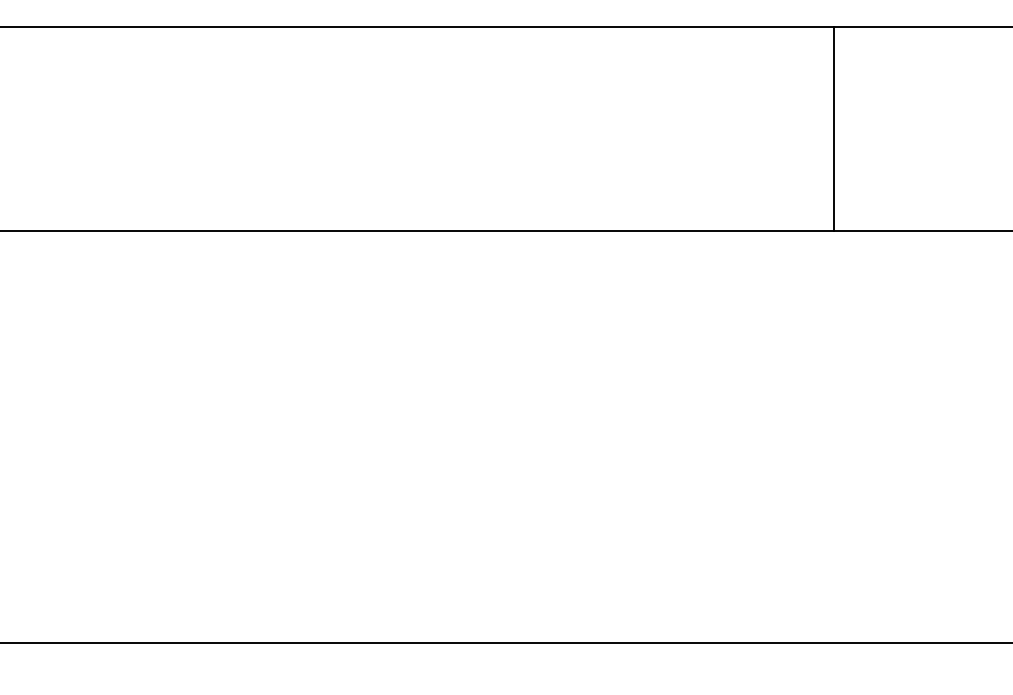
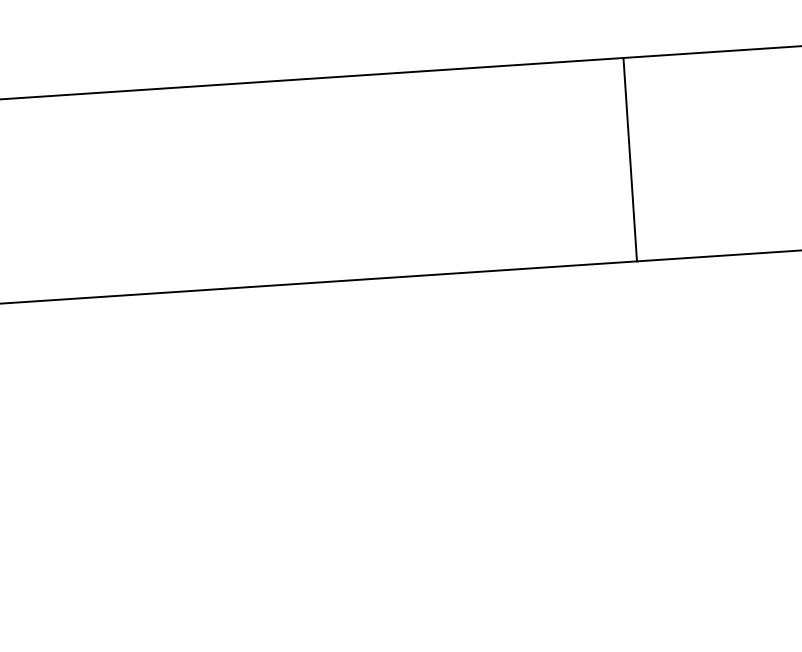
line: (833, 128) -> (629, 159), moved

